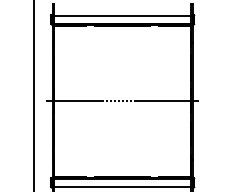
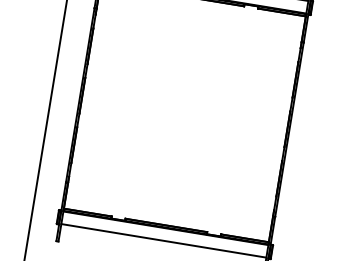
line: (122, 101) -> (184, 112), removed

